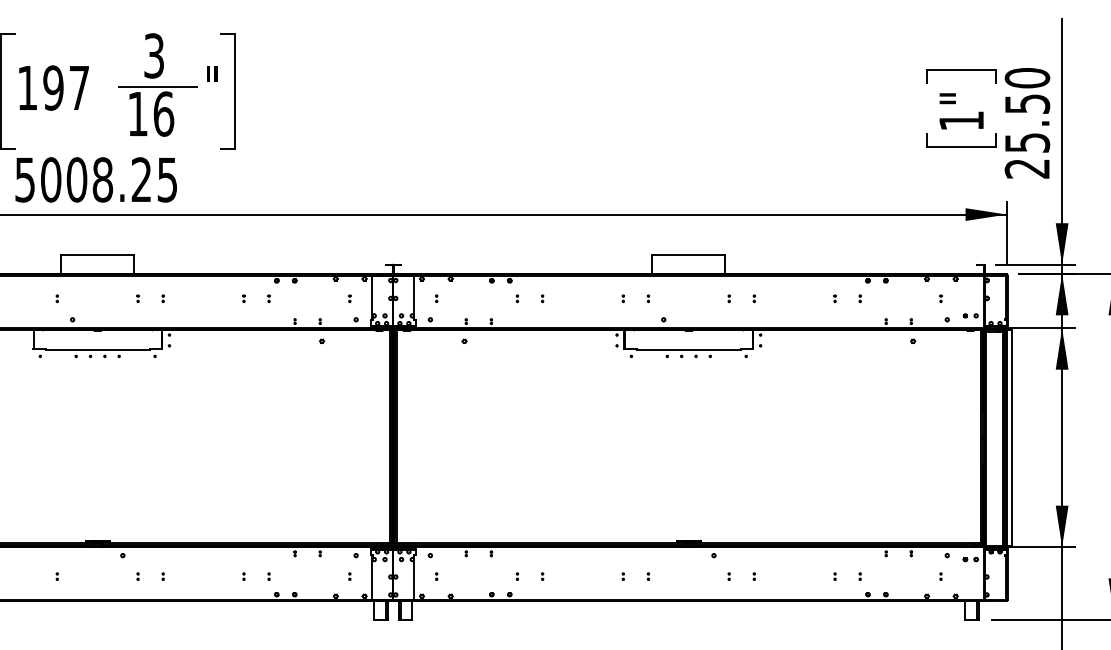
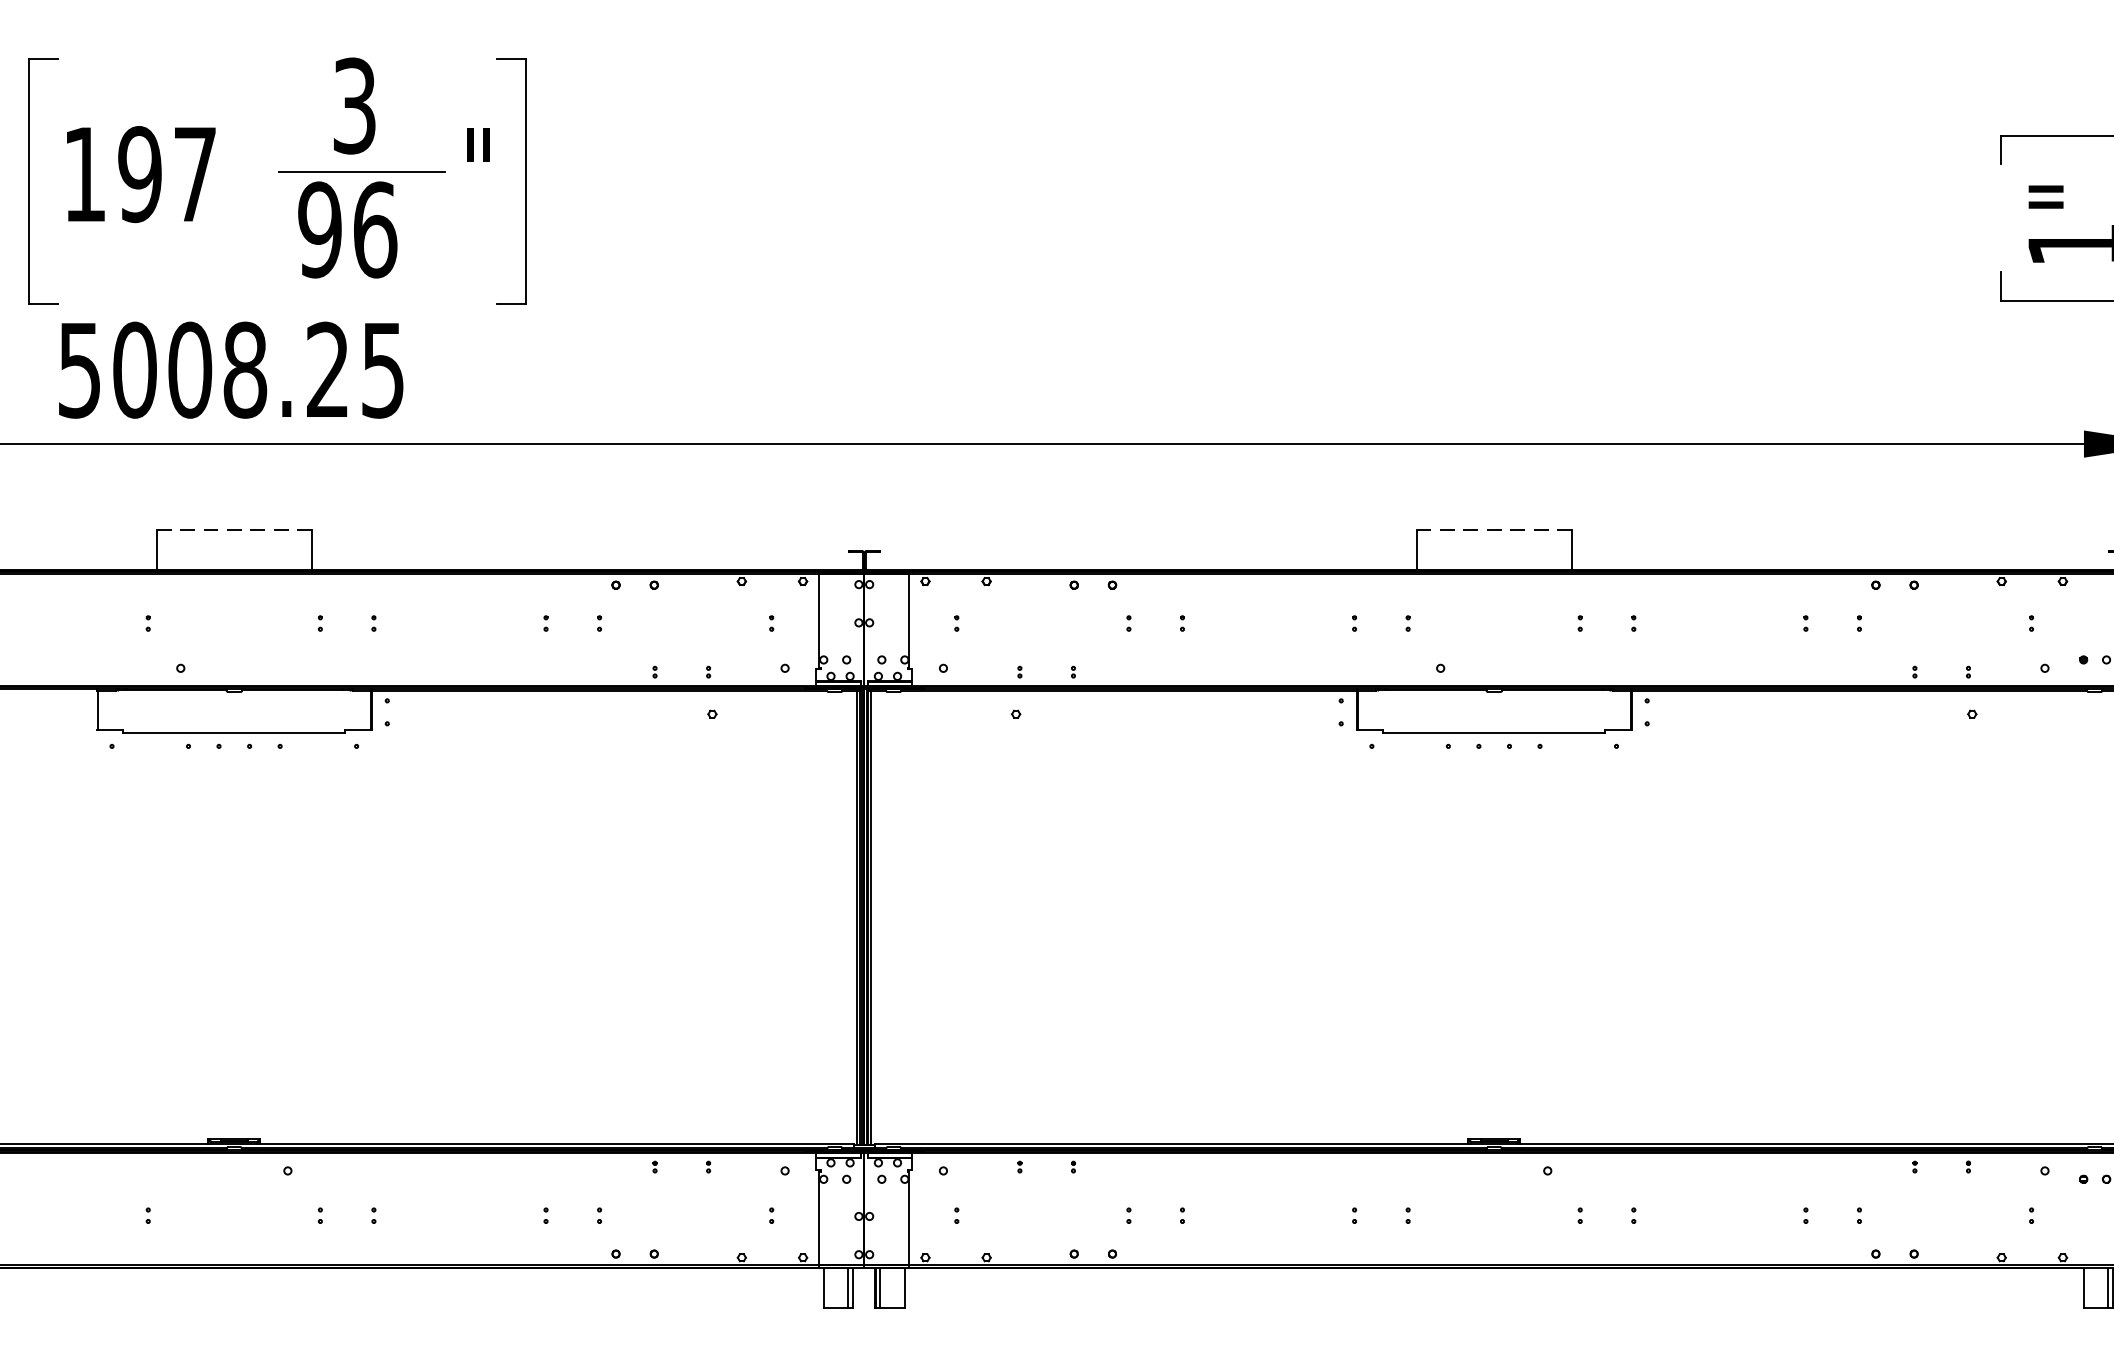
text: (137, 113) -> (319, 228), 16 -> 96
line: (98, 255) -> (235, 531), solid -> dashed
line: (689, 255) -> (1495, 531), solid -> dashed

